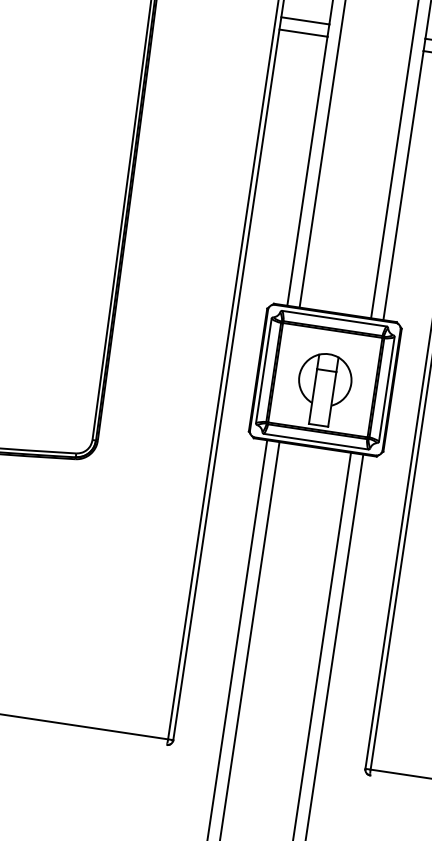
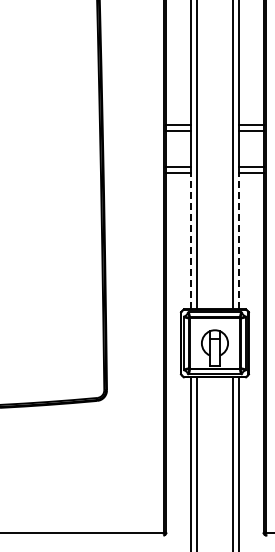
line: (307, 171) -> (190, 241), solid -> dashed
line: (403, 185) -> (239, 241), solid -> dashed

